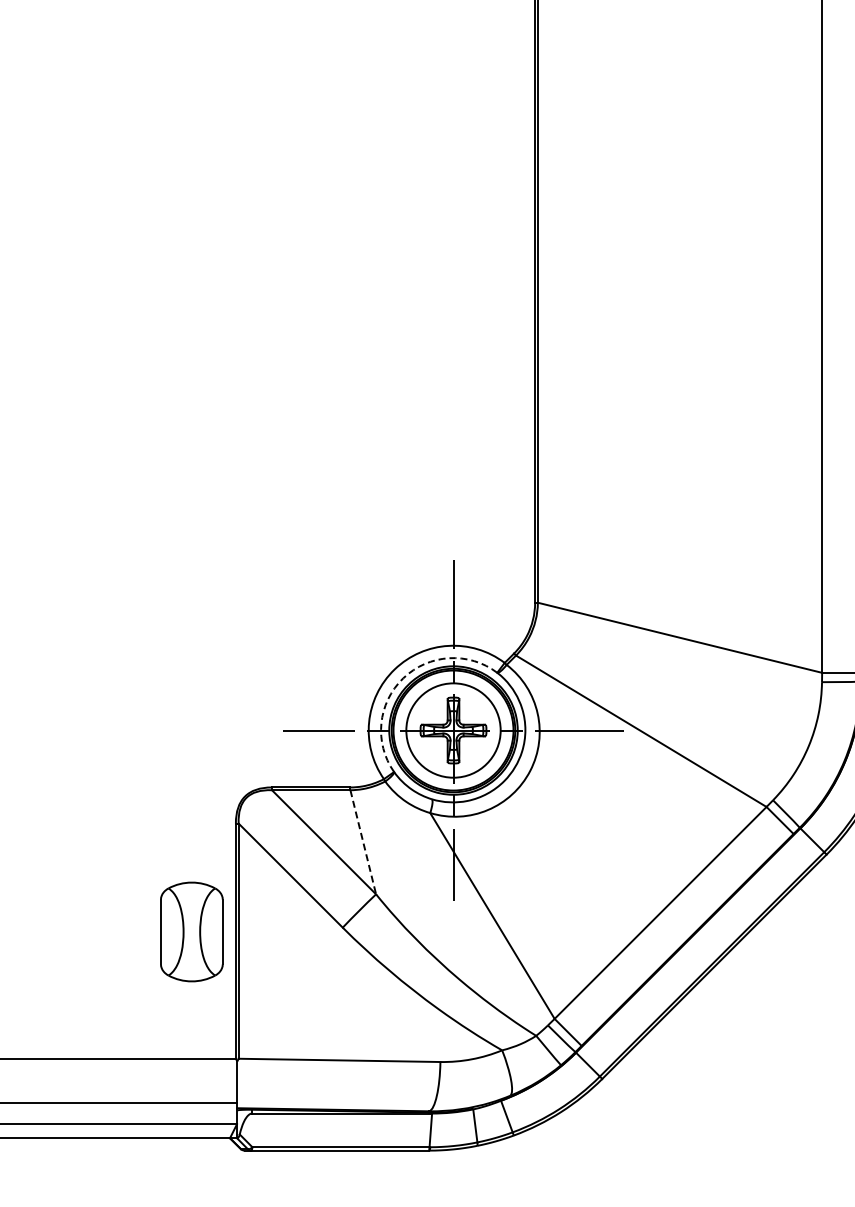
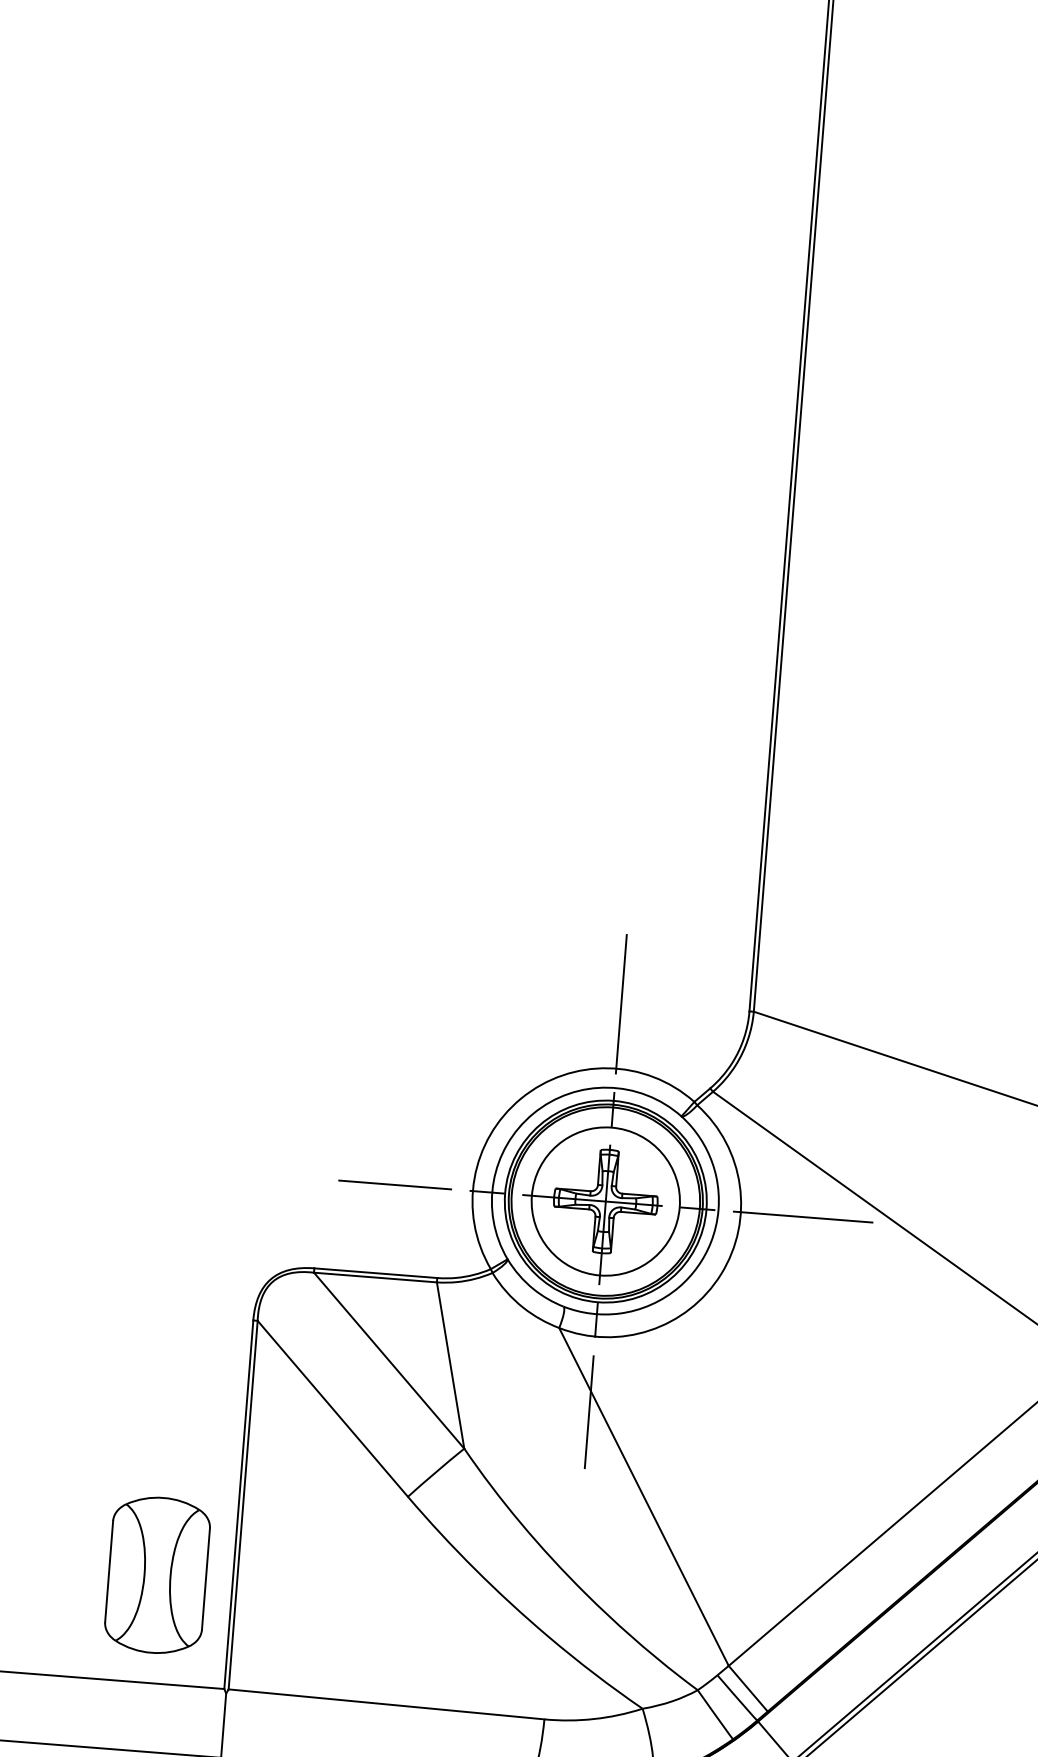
arc: (403, 678) -> (533, 1113), dashed -> solid
line: (363, 842) -> (450, 1365), dashed -> solid
part: (191, 931) -> (157, 1574), moved

